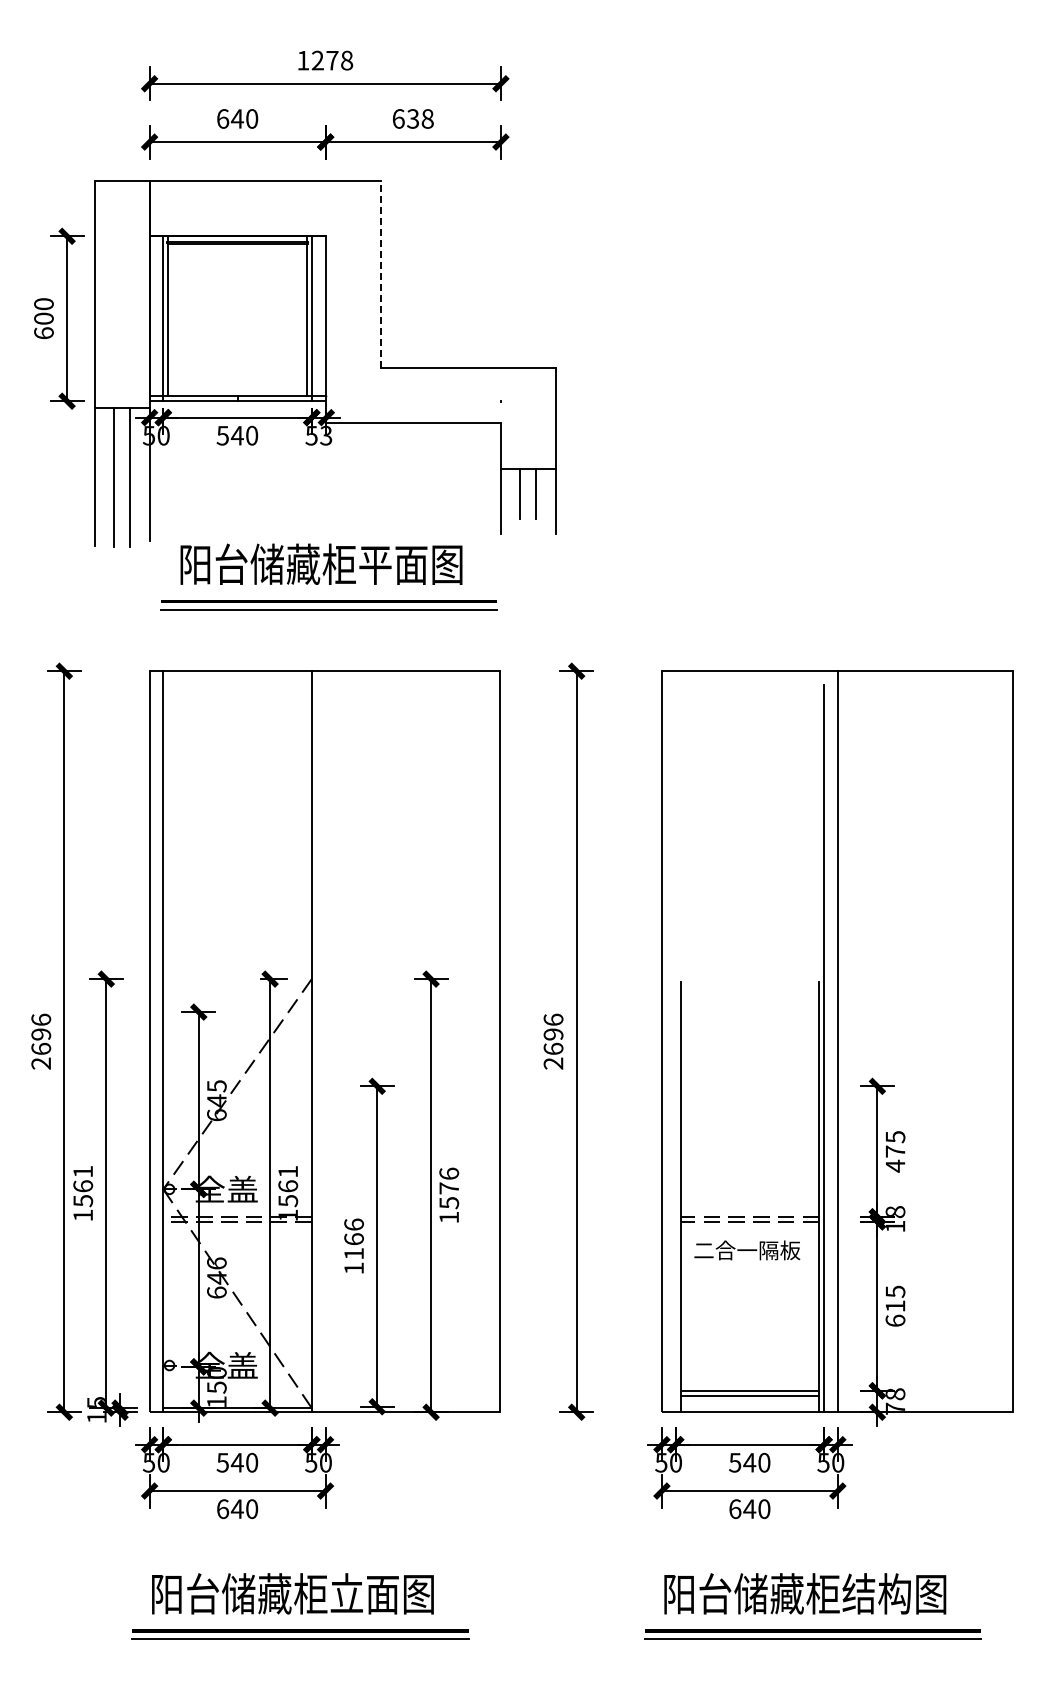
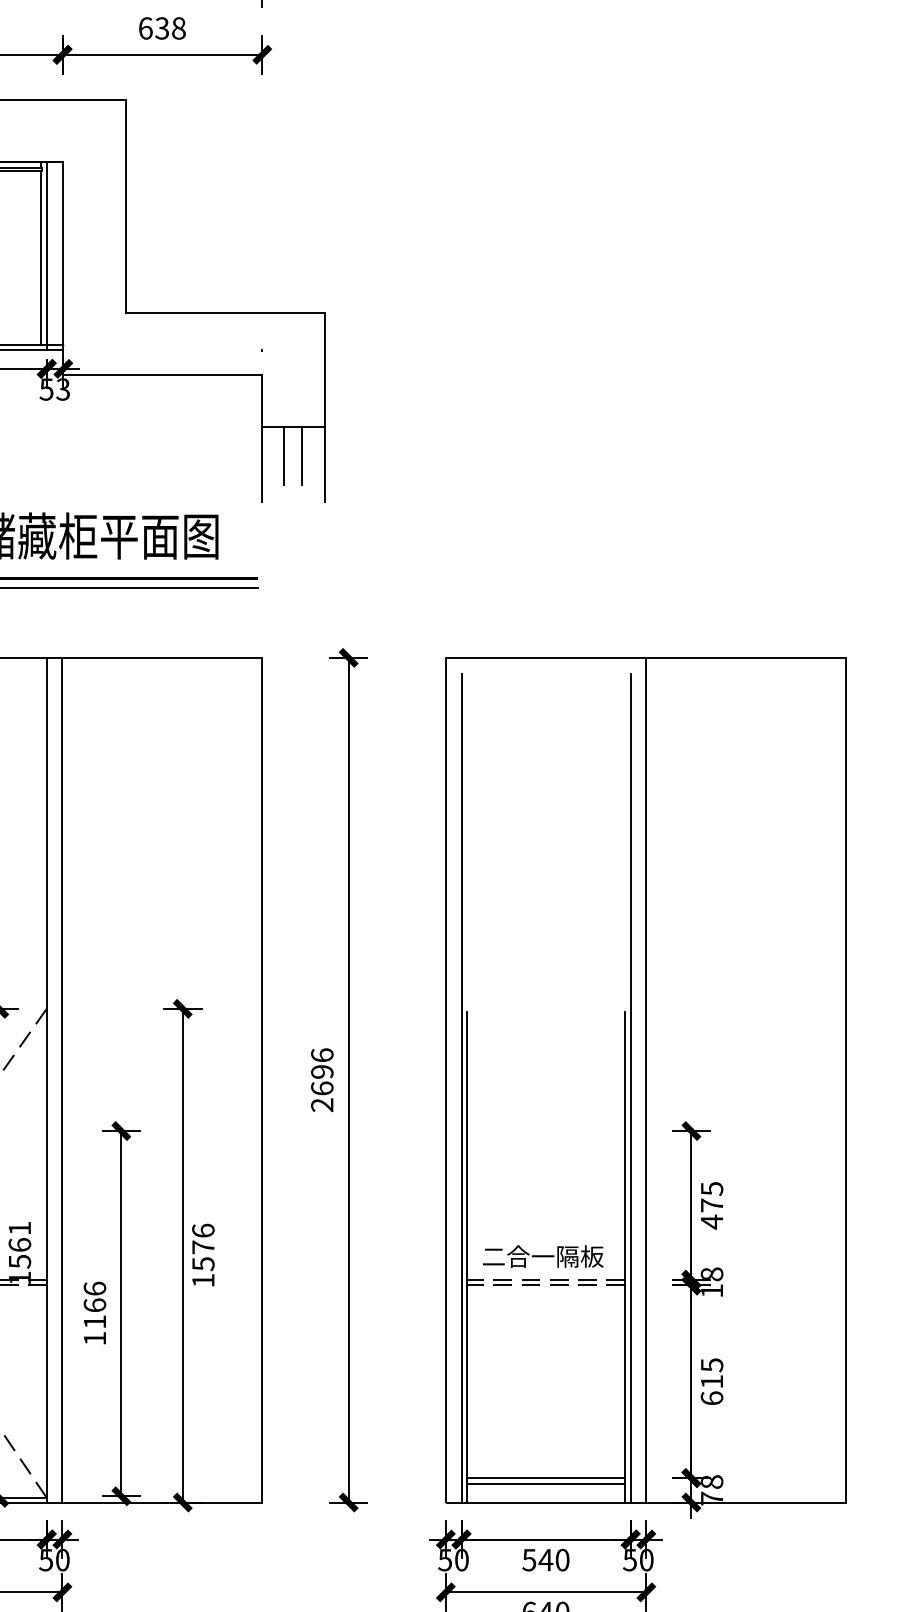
line: (381, 274) -> (126, 205), dashed -> solid
line: (325, 1041) -> (62, 1079), added
line: (675, 1048) -> (461, 1087), added
text: (747, 1250) -> (543, 1256), moved

